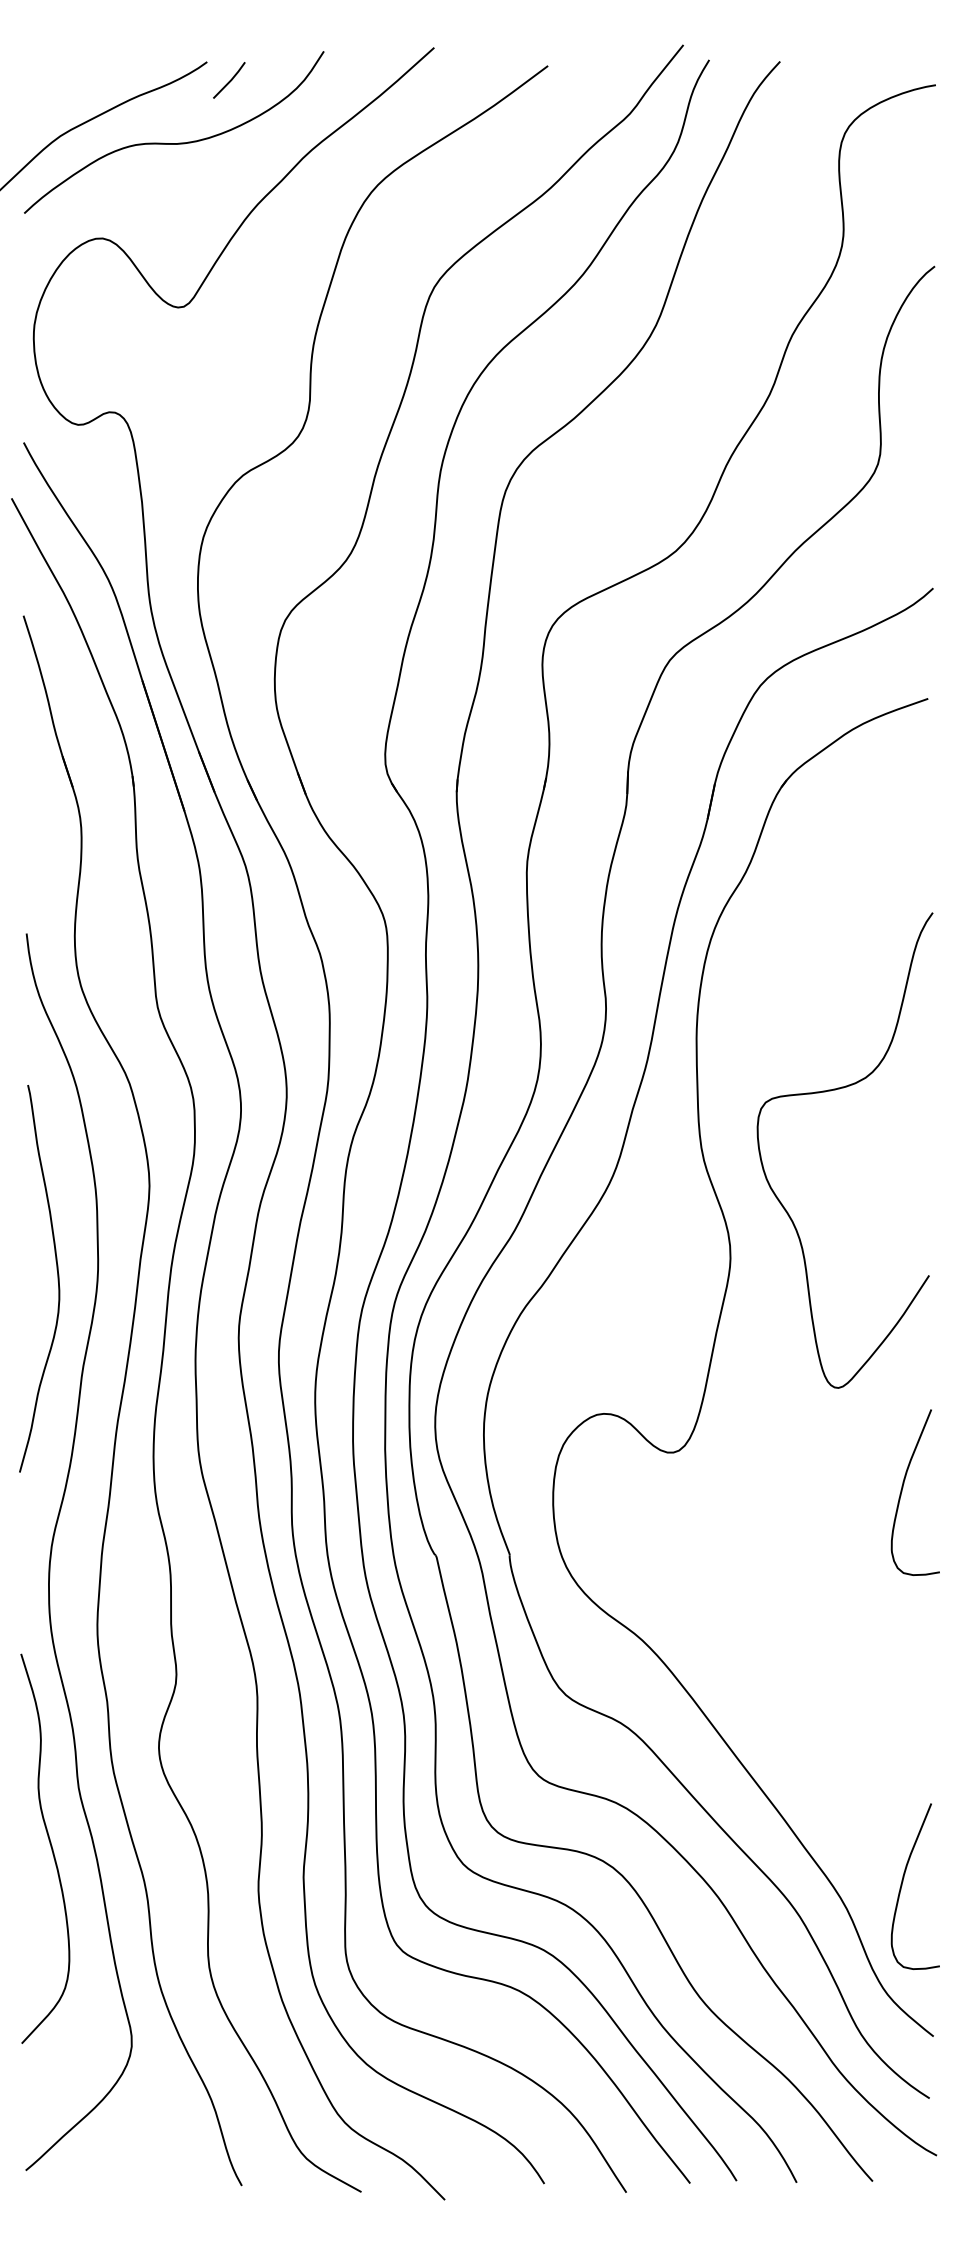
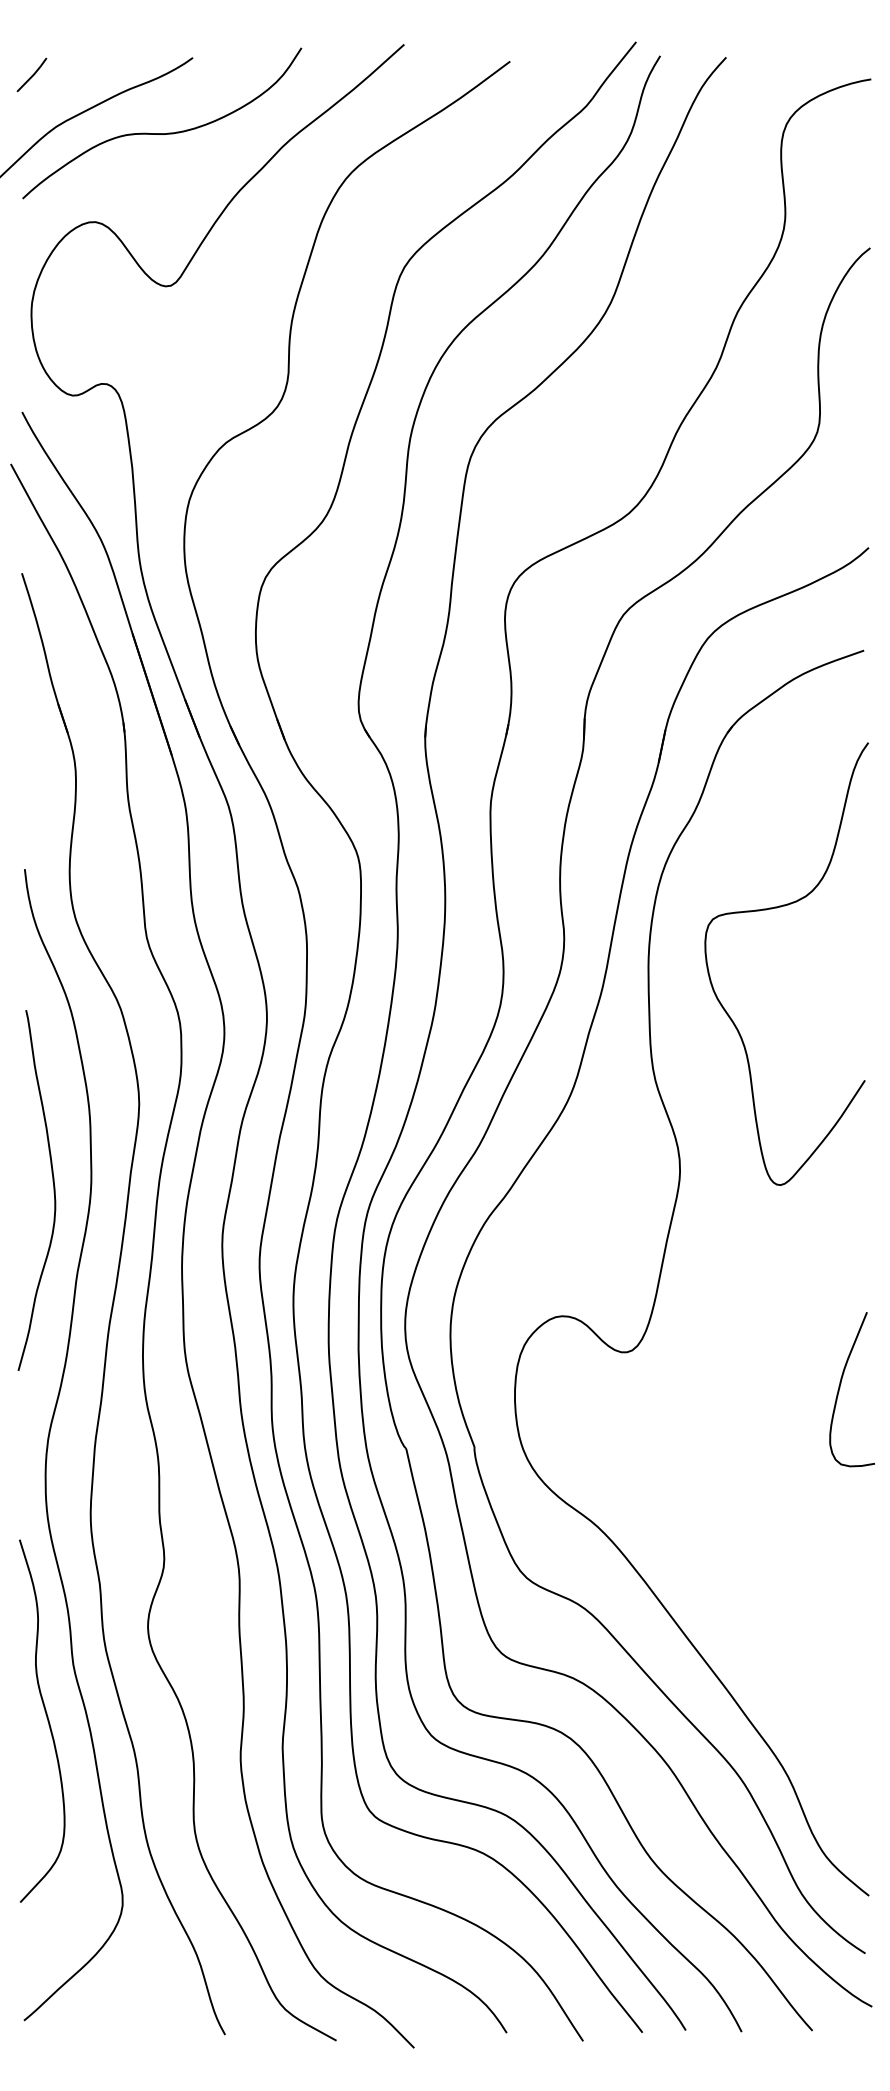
line: (229, 80) -> (32, 75), moved
curve: (831, 1091) -> (774, 909), moved
curve: (902, 1886) -> (840, 1756), removed

